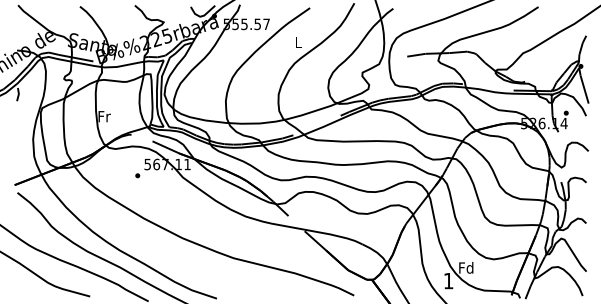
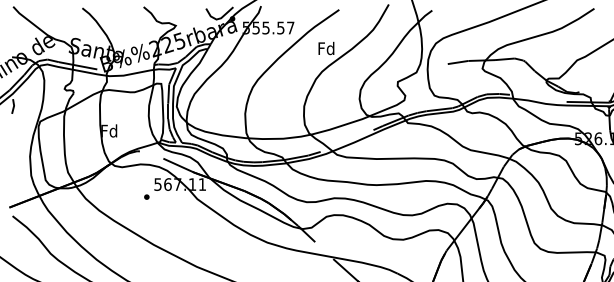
text: (298, 42) -> (326, 48), L -> Fd
text: (104, 116) -> (109, 130), Fr -> Fd

